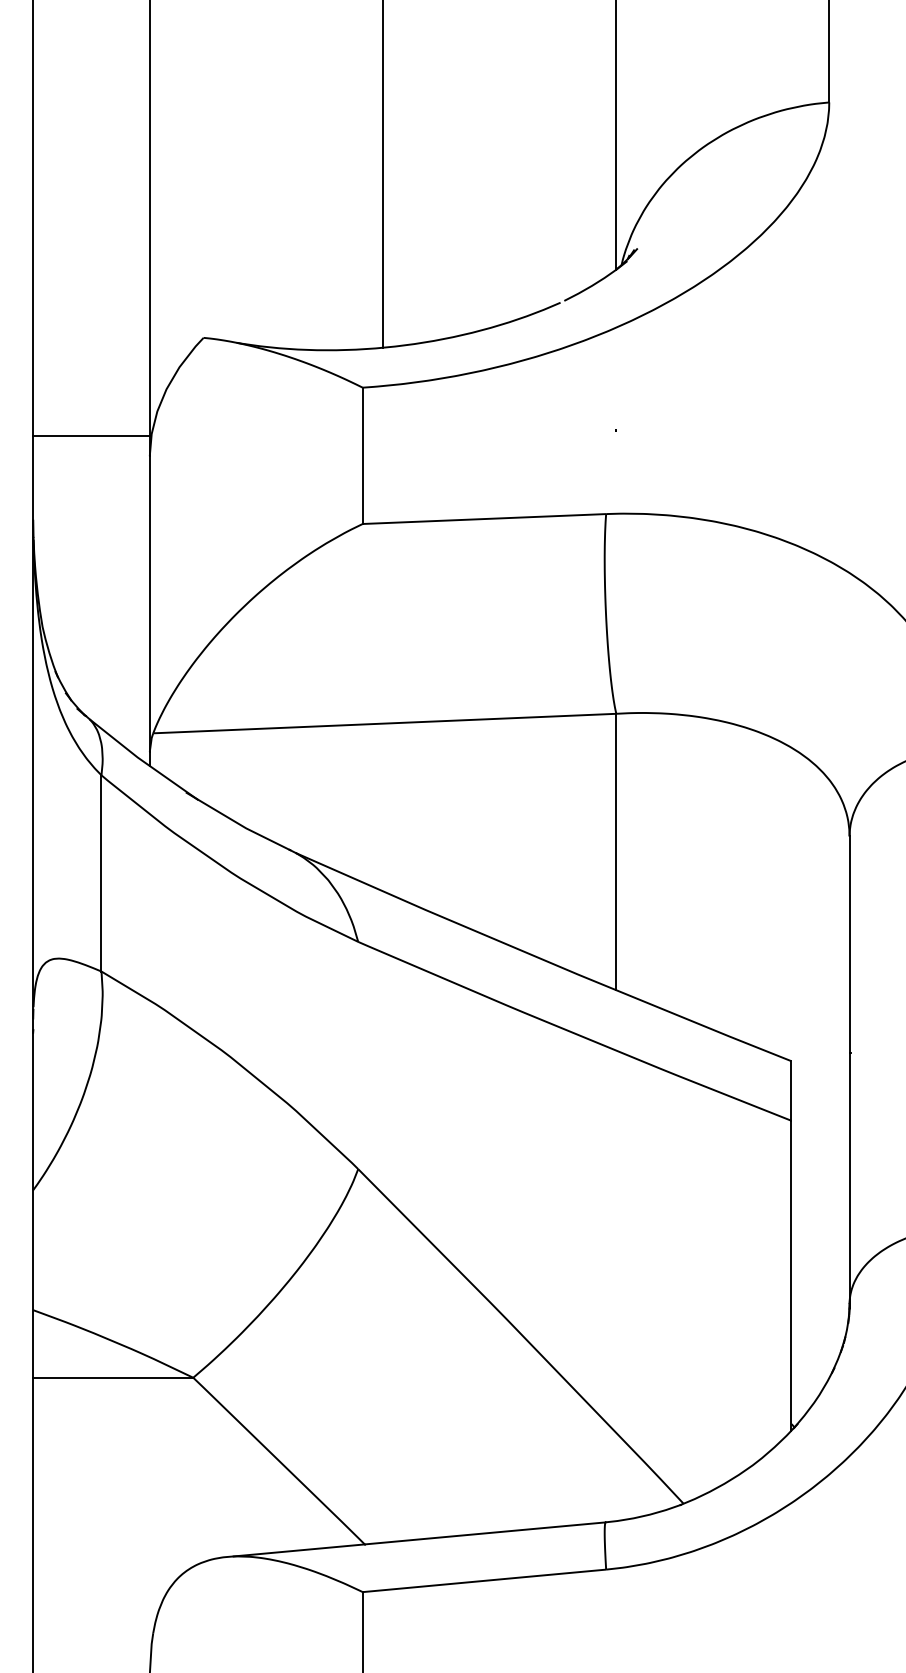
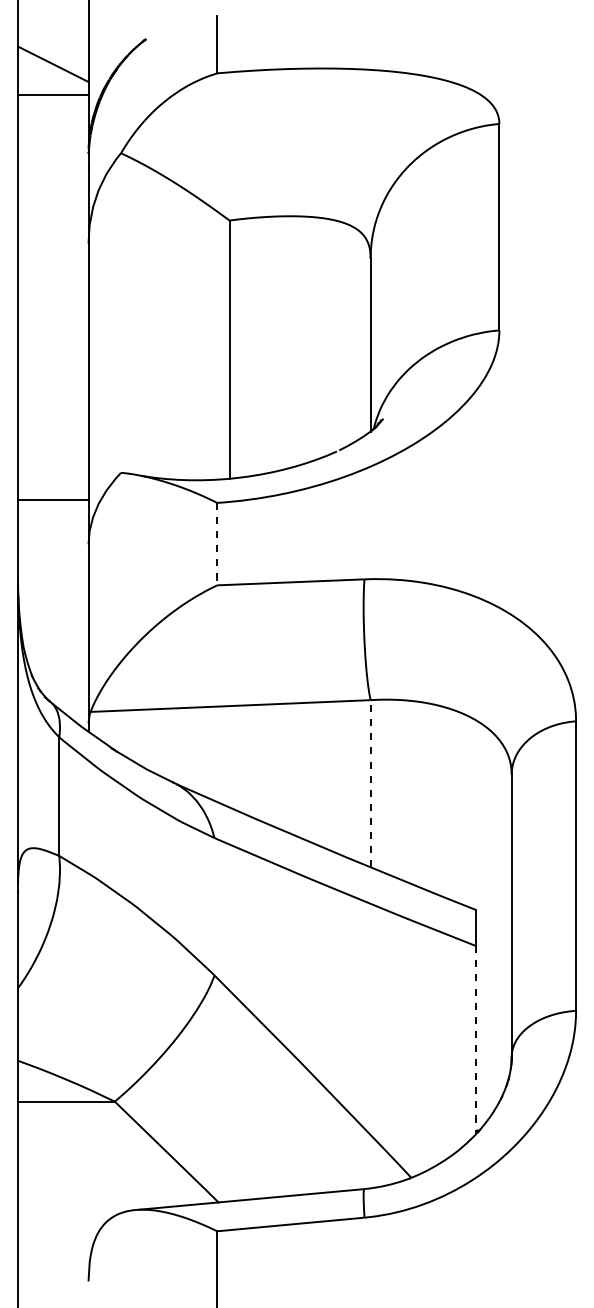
line: (91, 436) -> (53, 500), moved
line: (363, 456) -> (217, 544), solid -> dashed
line: (616, 851) -> (370, 783), solid -> dashed
line: (791, 1274) -> (476, 1039), solid -> dashed

